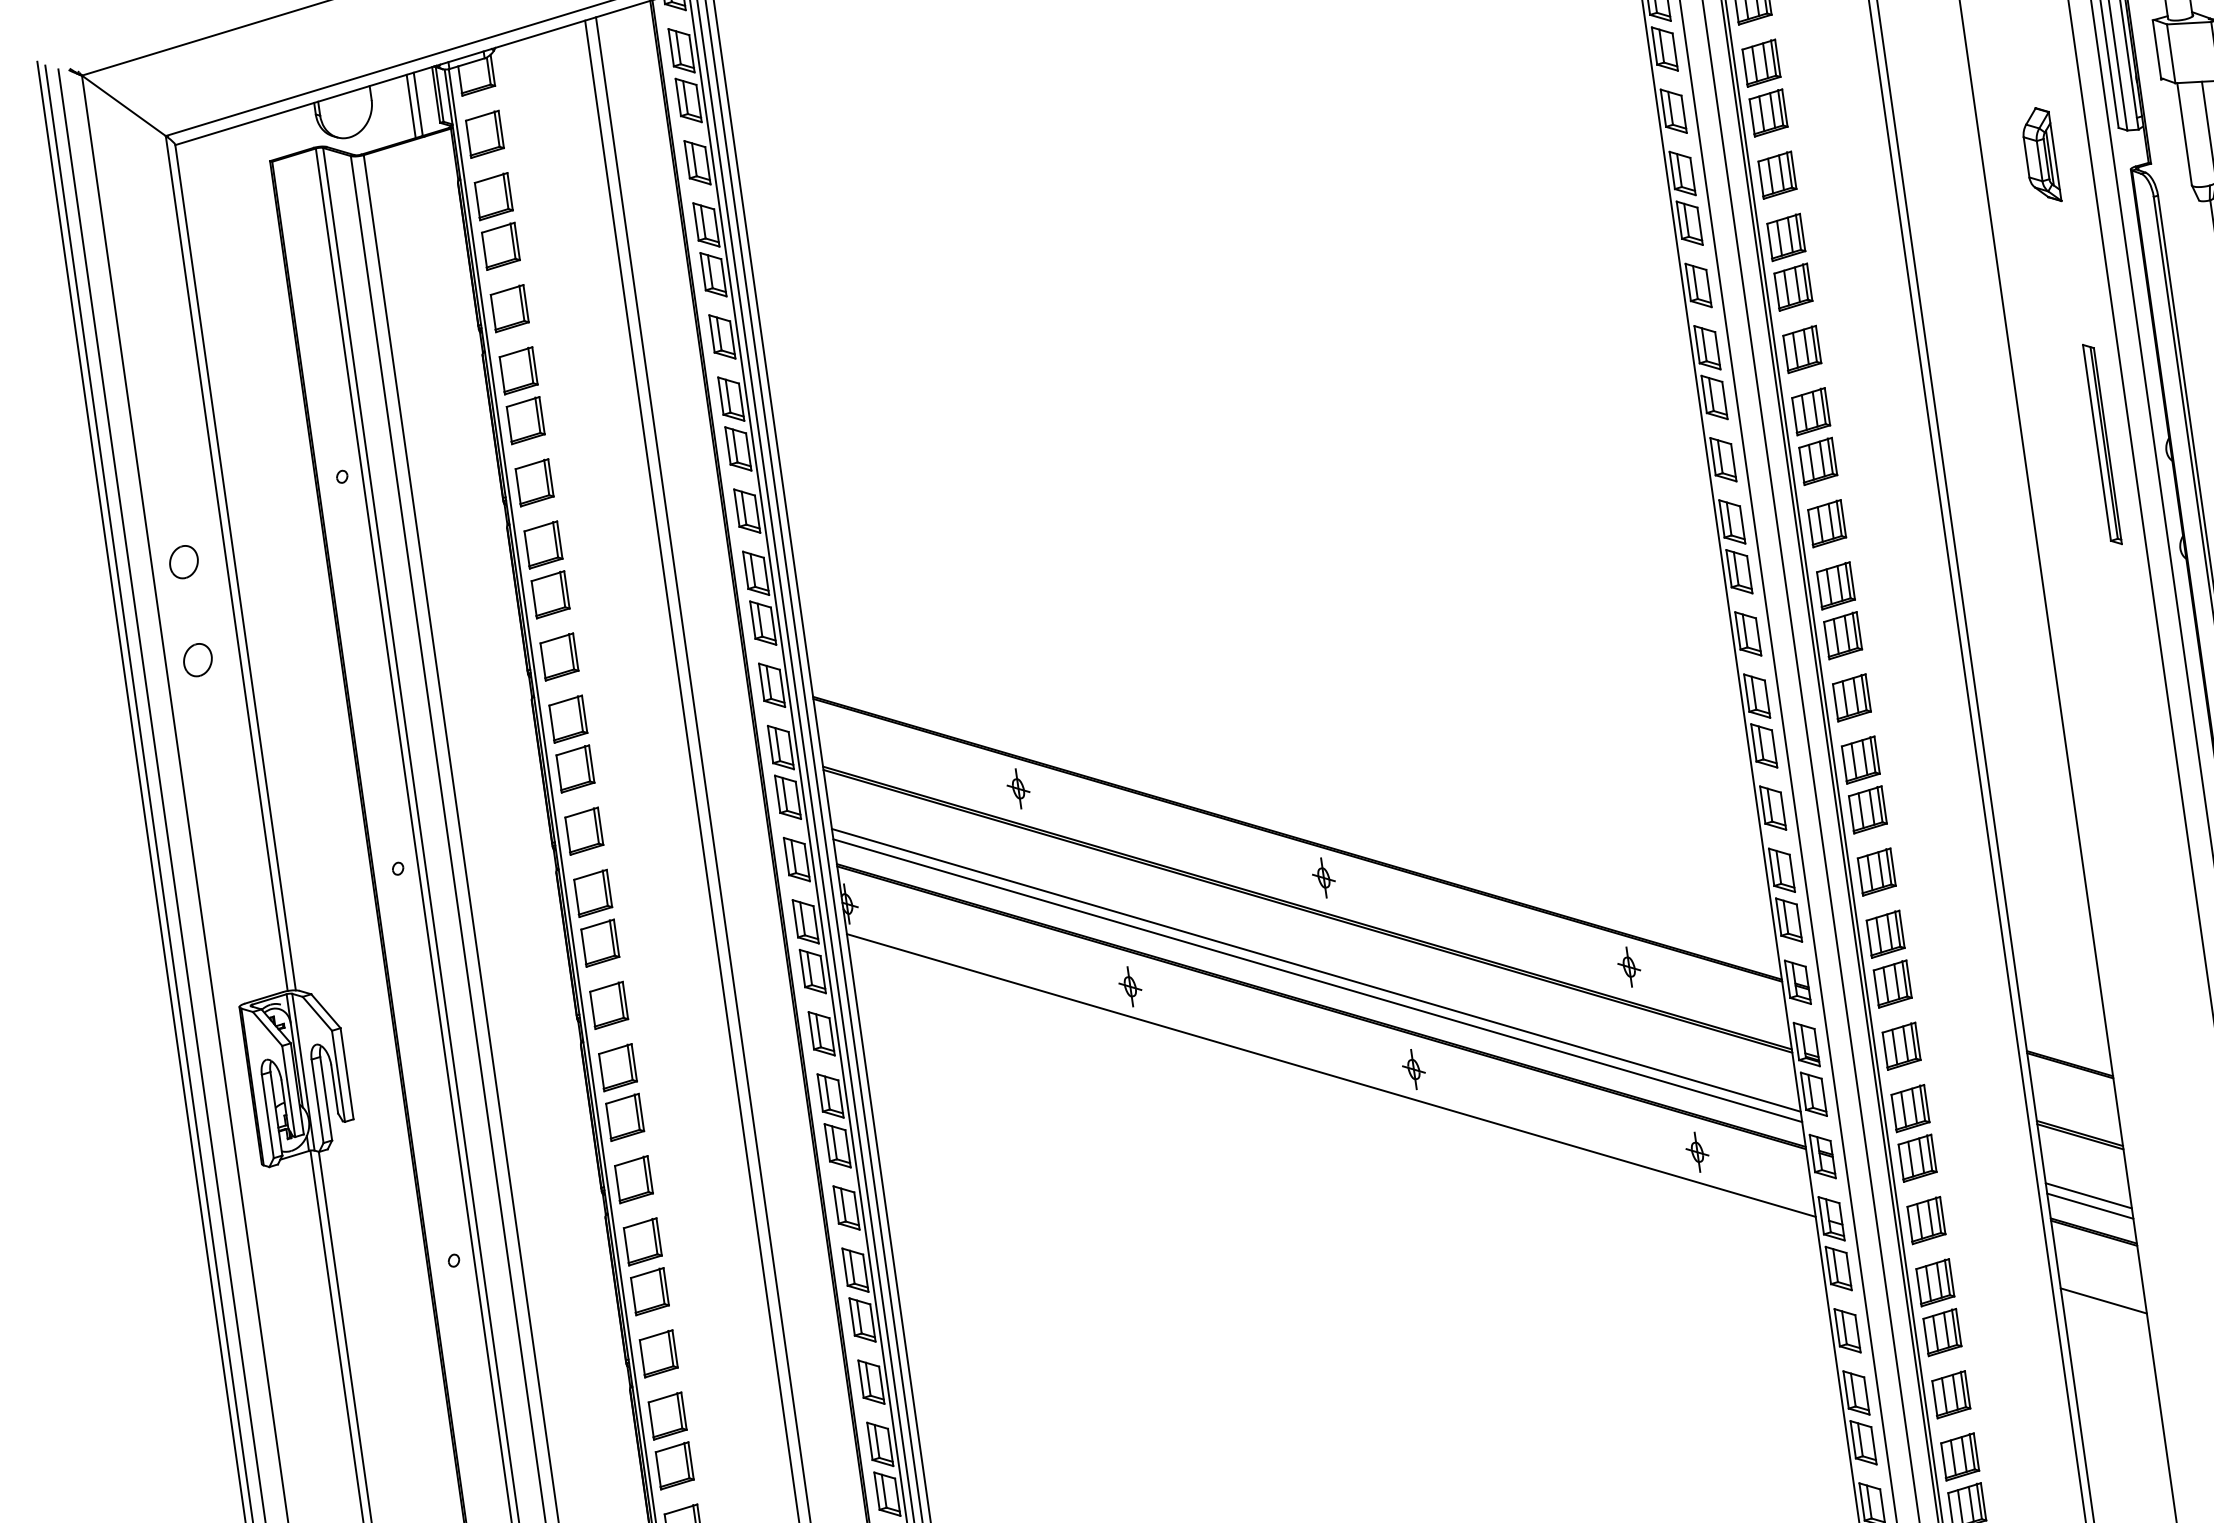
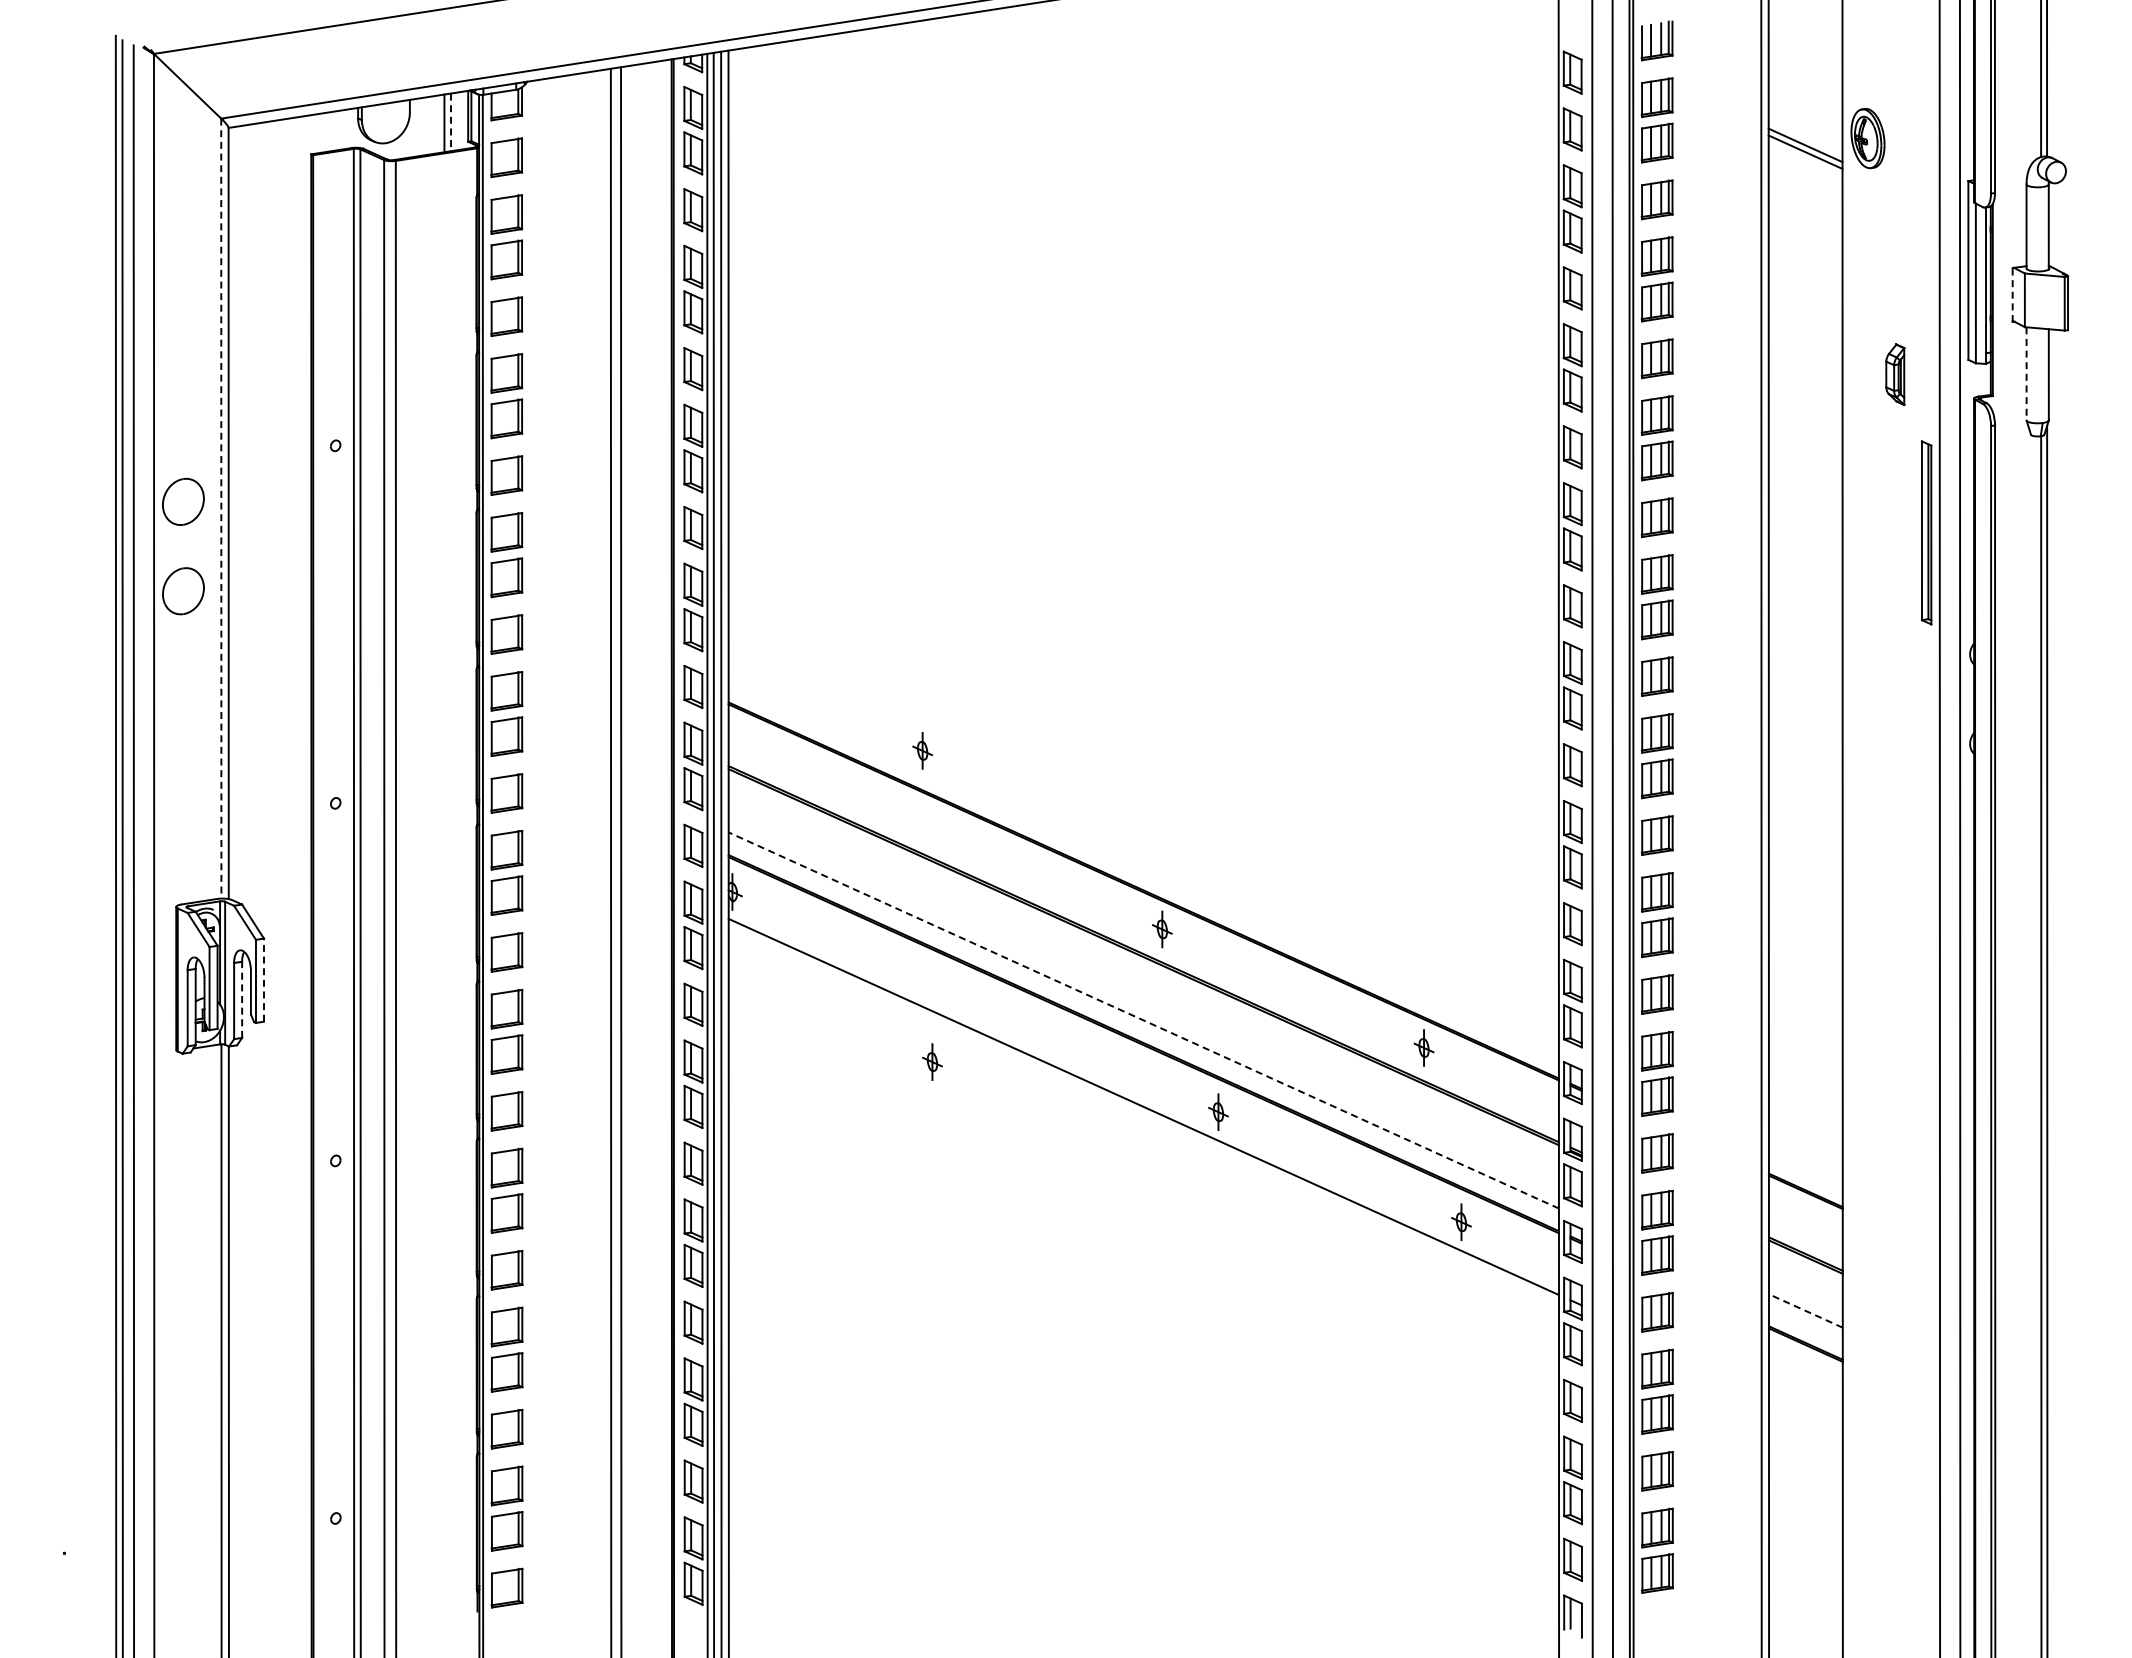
line: (2156, 50) -> (2012, 295), solid -> dashed
line: (418, 104) -> (451, 122), solid -> dashed
line: (2184, 133) -> (2026, 373), solid -> dashed
part: (2040, 155) -> (1895, 374), size x0.7
part: (2102, 444) -> (1926, 532), moved
part: (183, 561) -> (182, 501), size x1.6
line: (227, 564) -> (221, 509), solid -> dashed
part: (197, 660) -> (182, 591), size x1.6
part: (1018, 788) -> (922, 750), moved
line: (1316, 970) -> (1143, 1011), removed
line: (1317, 980) -> (1143, 1020), solid -> dashed
part: (1130, 986) -> (932, 1061), moved
line: (347, 1074) -> (264, 980), solid -> dashed
line: (326, 1098) -> (242, 999), solid -> dashed
line: (2088, 1195) -> (1805, 1310), solid -> dashed
line: (2089, 1206) -> (1805, 1320), removed
line: (2103, 1300) -> (1805, 1406), removed

